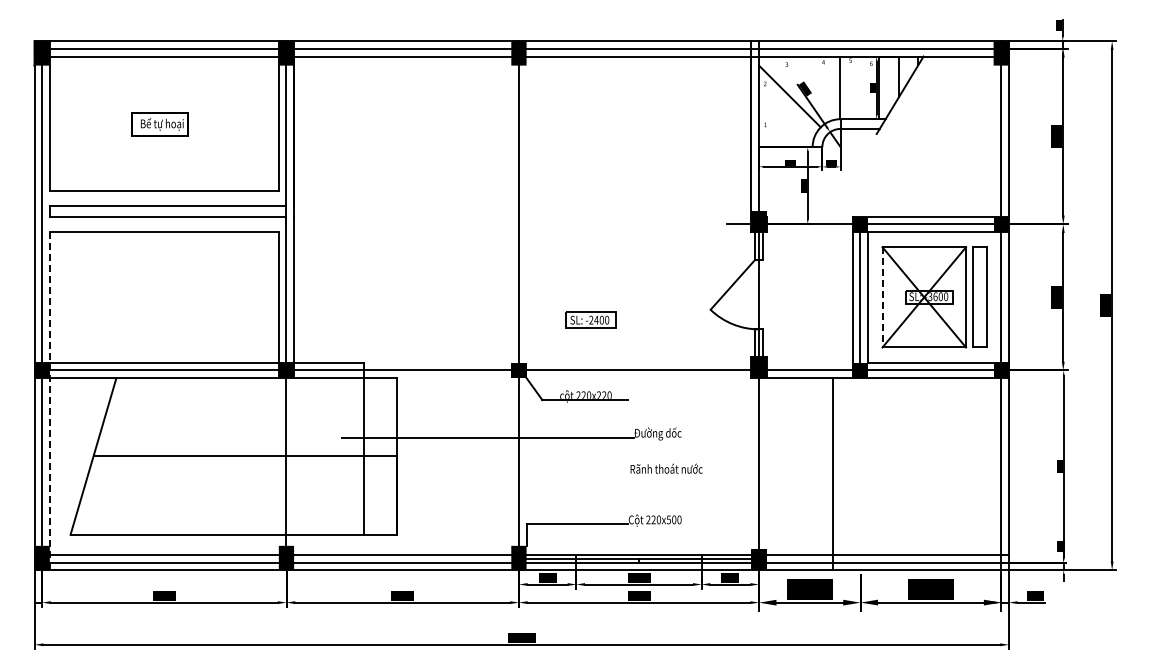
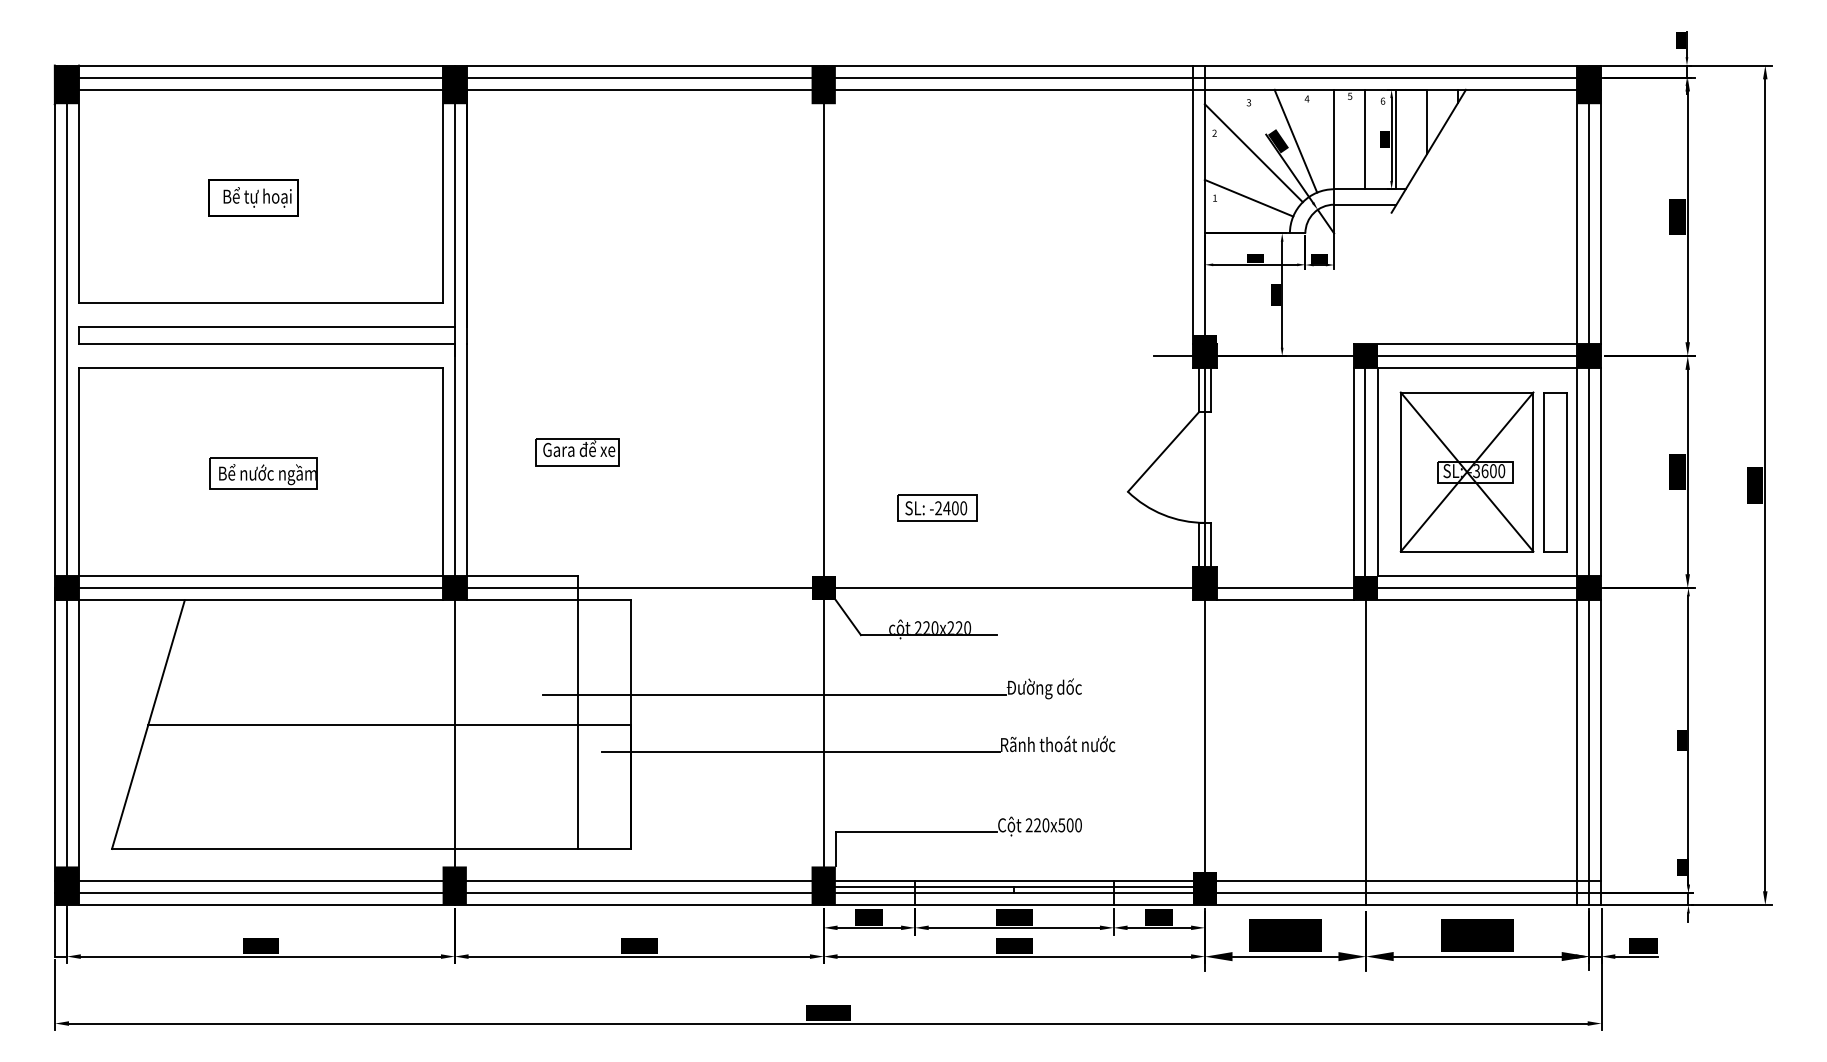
line: (859, 87) -> (1364, 138), added
line: (816, 88) -> (1296, 140), added
line: (786, 124) -> (1248, 197), added
part: (363, 284) -> (576, 451), added
part: (165, 297) -> (262, 472), added
line: (882, 297) -> (1400, 472), dashed -> solid
line: (993, 305) -> (1576, 484), added
line: (49, 401) -> (78, 637), dashed -> solid
line: (504, 473) -> (800, 751), added
line: (832, 474) -> (1365, 753), moved

